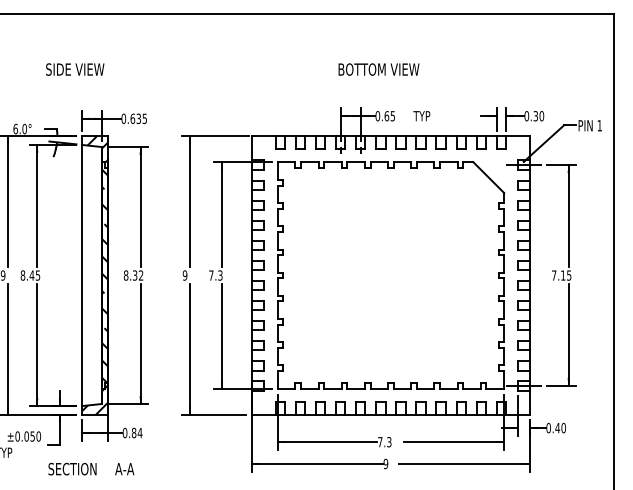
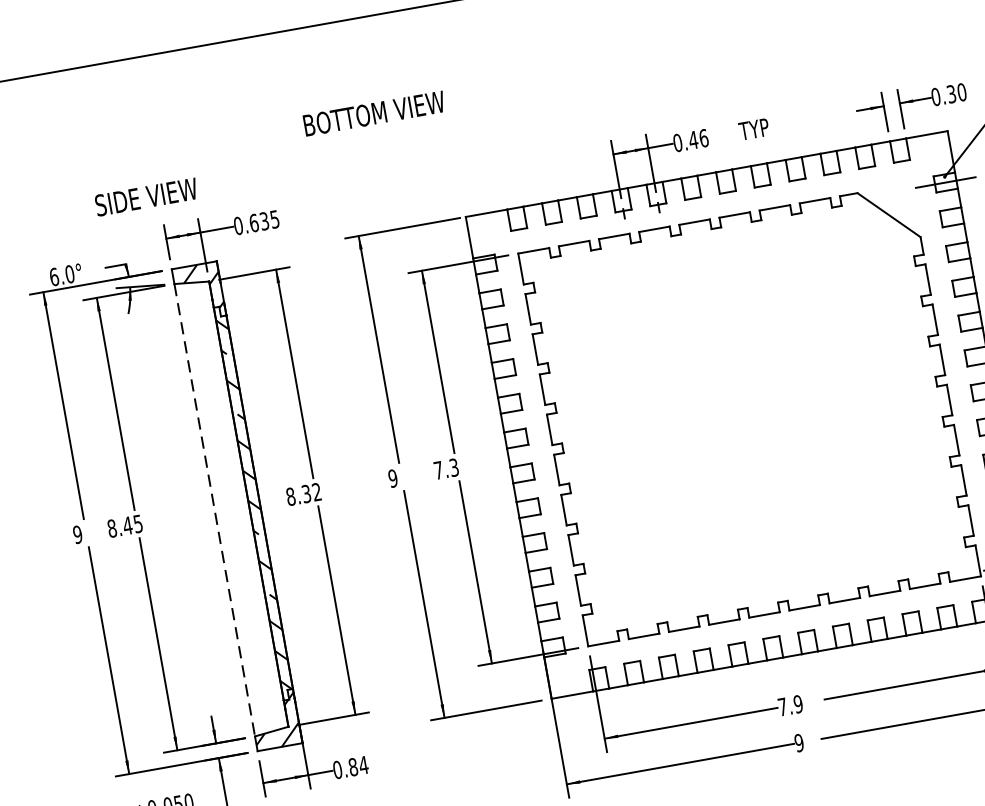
text: (75, 69) -> (146, 196), moved
text: (378, 69) -> (373, 113), moved
text: (389, 116) -> (698, 139), 0.65 -> 0.46
line: (82, 275) -> (215, 510), solid -> dashed
text: (389, 441) -> (798, 703), 7.3 -> 7.9

